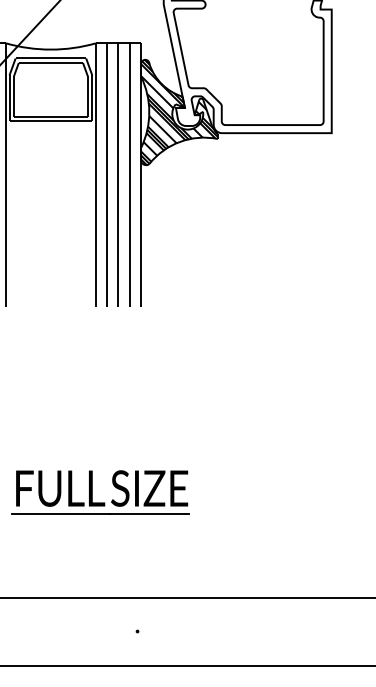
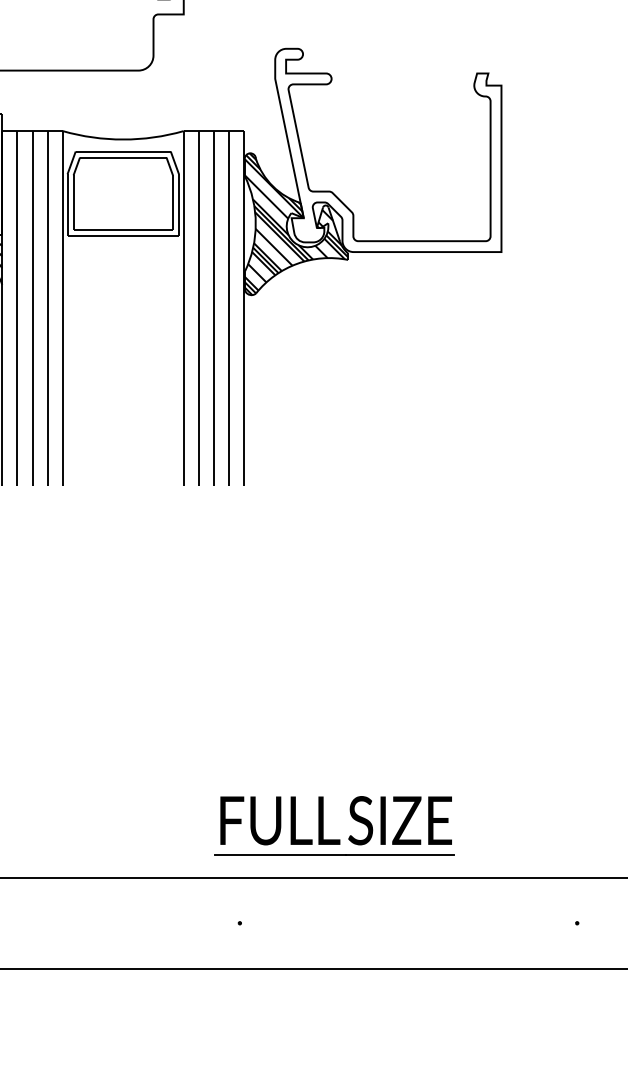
part: (92, 492) -> (323, 825), moved

